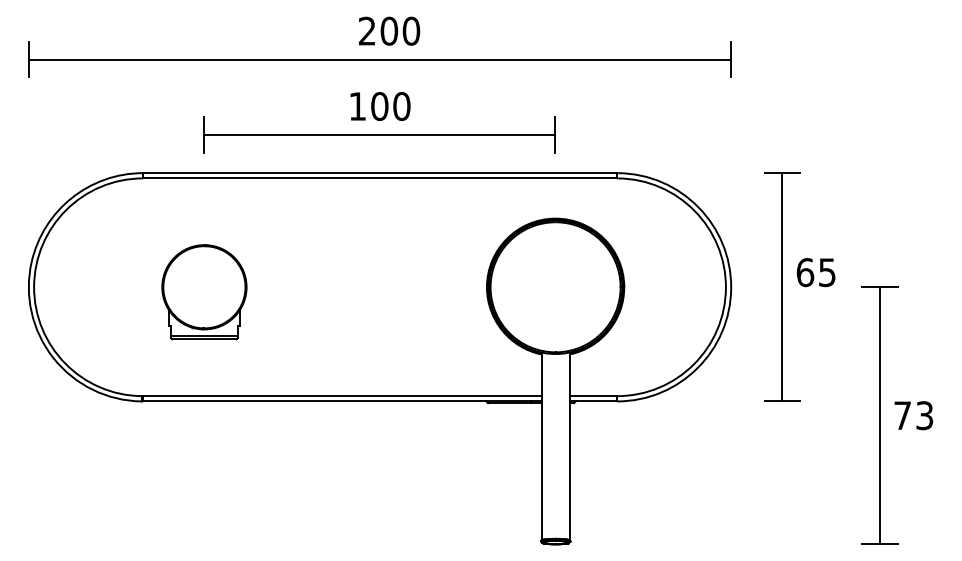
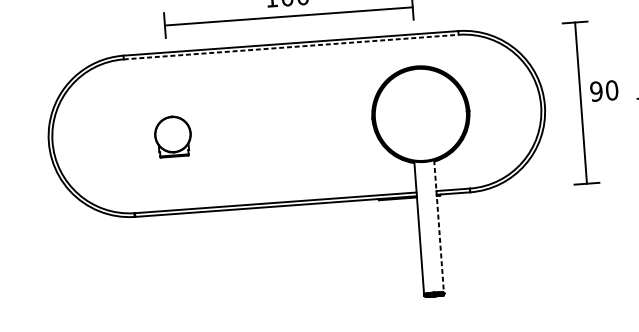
line: (380, 178) -> (291, 47), solid -> dashed
text: (816, 272) -> (604, 90), 65 -> 90
part: (204, 292) -> (173, 136), size x0.6
line: (569, 447) -> (439, 227), solid -> dashed

